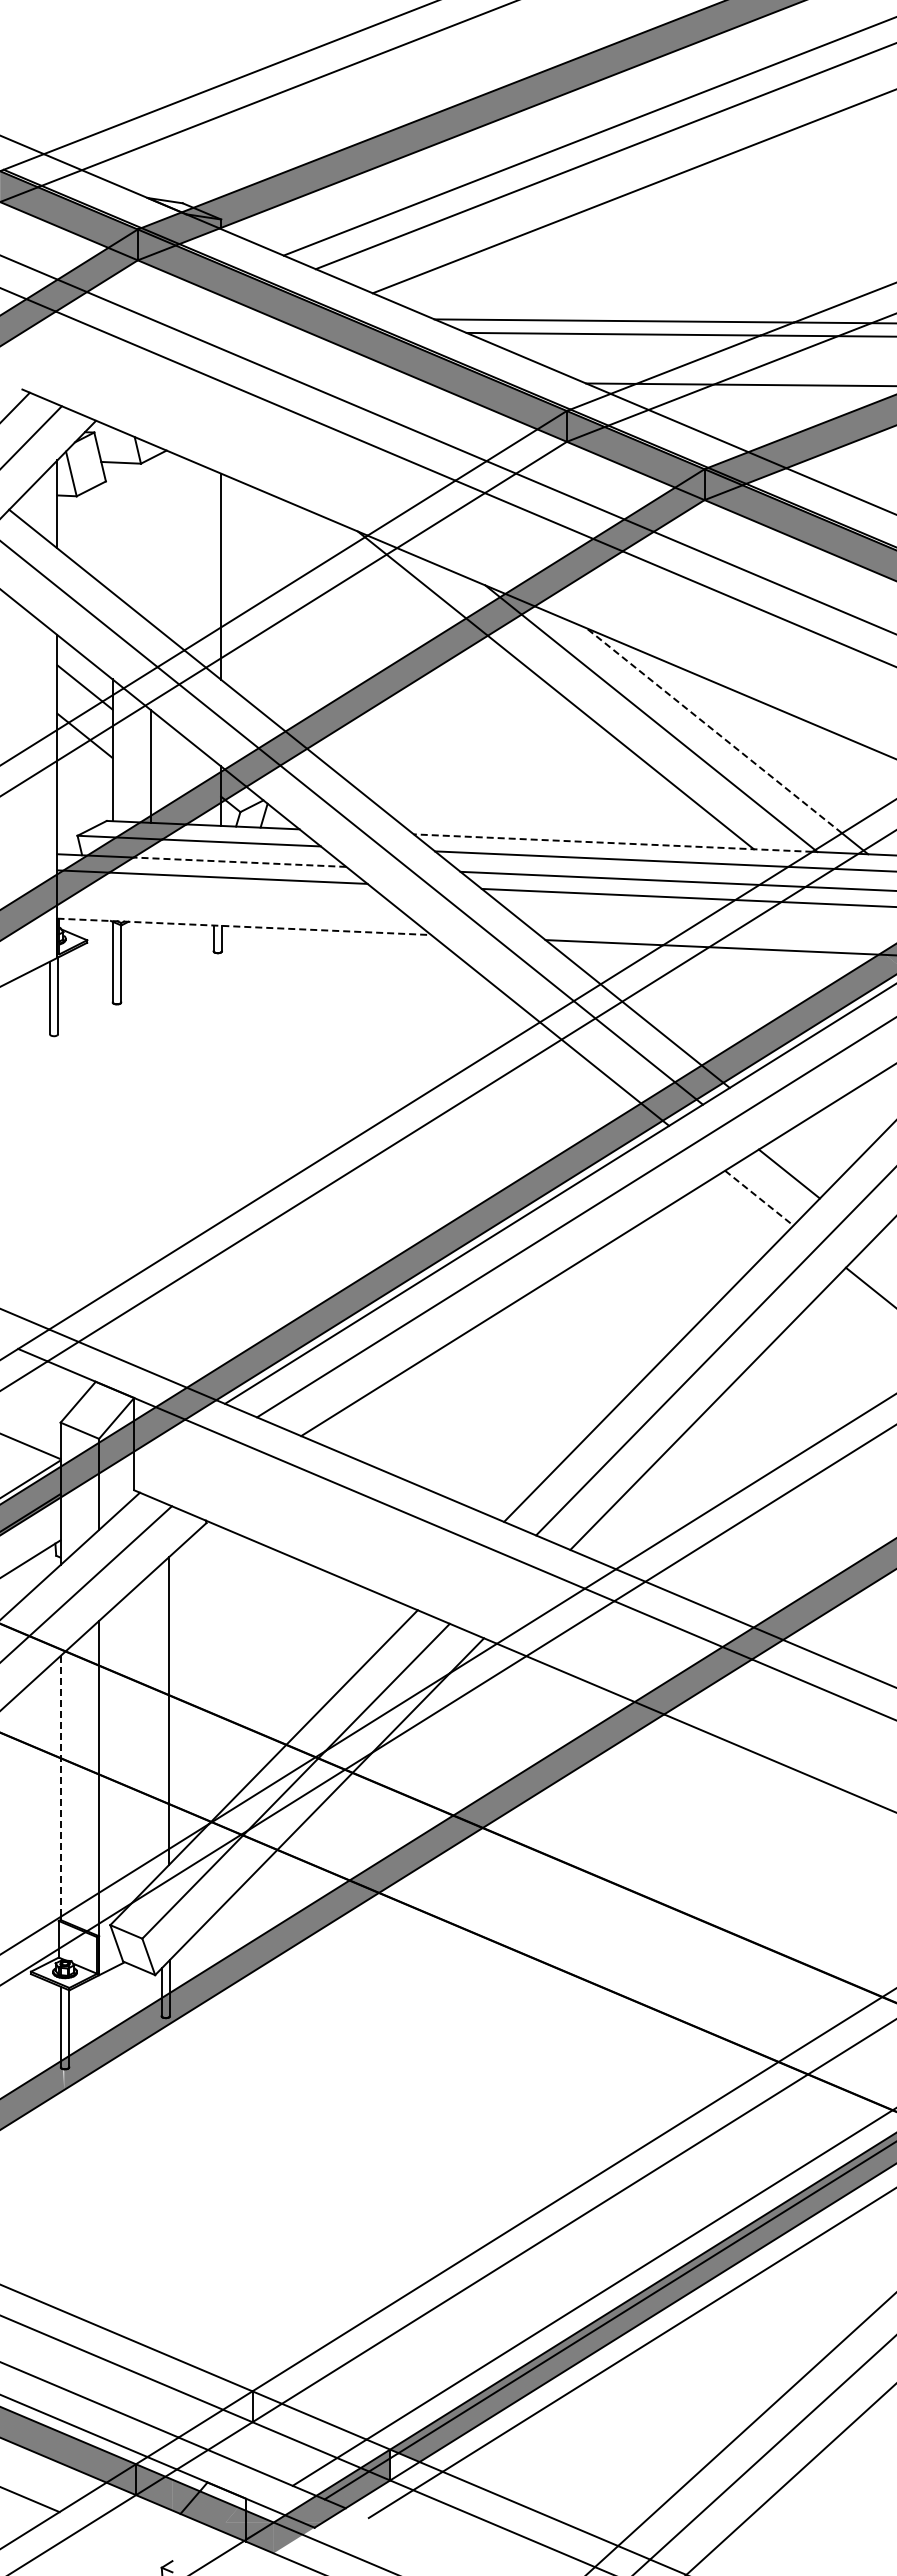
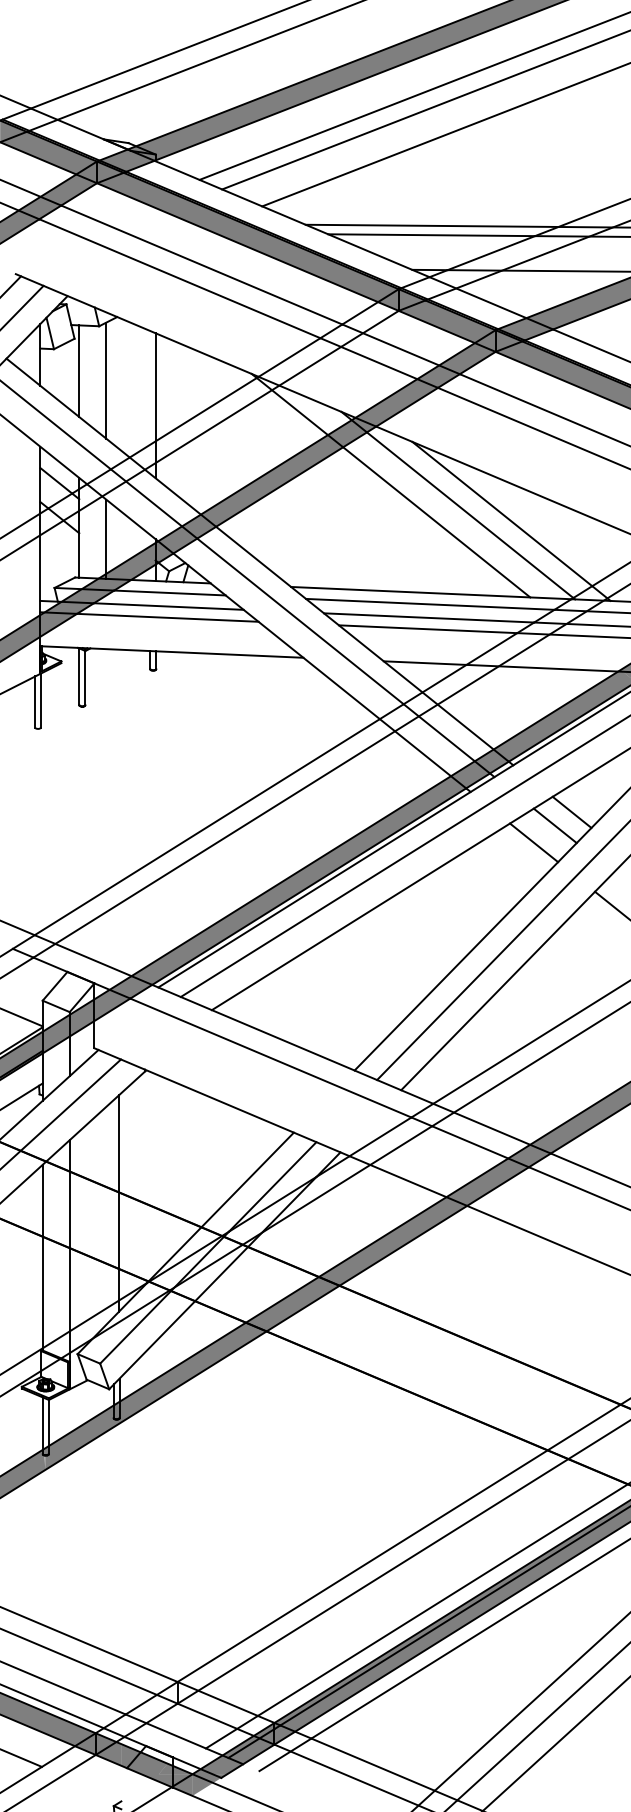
line: (112, 527) -> (79, 371), added
line: (151, 540) -> (106, 380), added
line: (714, 730) -> (502, 513), dashed -> solid
line: (613, 843) -> (431, 593), dashed -> solid
line: (239, 862) -> (168, 606), dashed -> solid
line: (244, 926) -> (172, 651), dashed -> solid
line: (812, 1154) -> (571, 812), added
line: (759, 1198) -> (534, 843), dashed -> solid
line: (60, 1786) -> (42, 1256), dashed -> solid
fill: (404, 2464) -> (284, 1733), added

